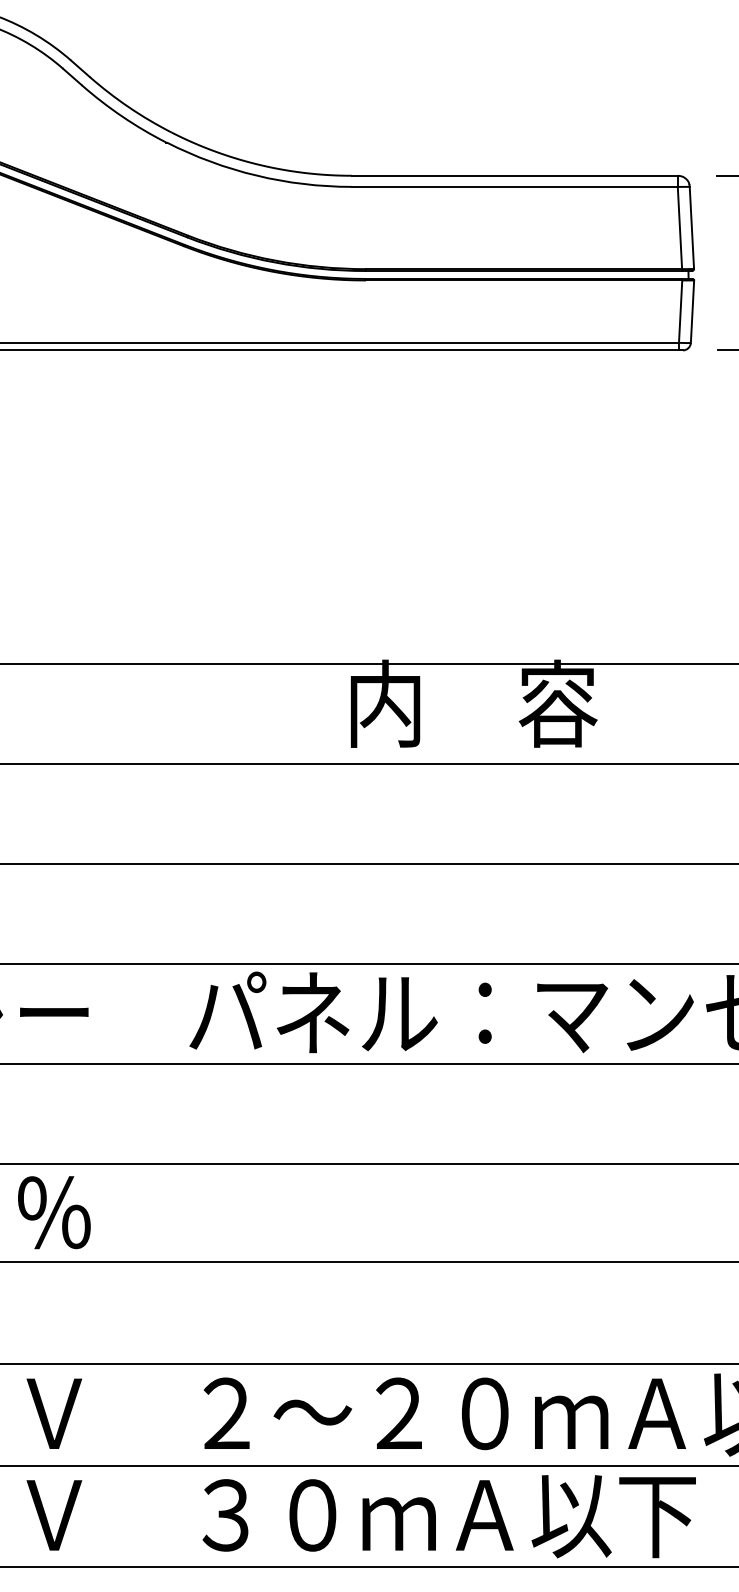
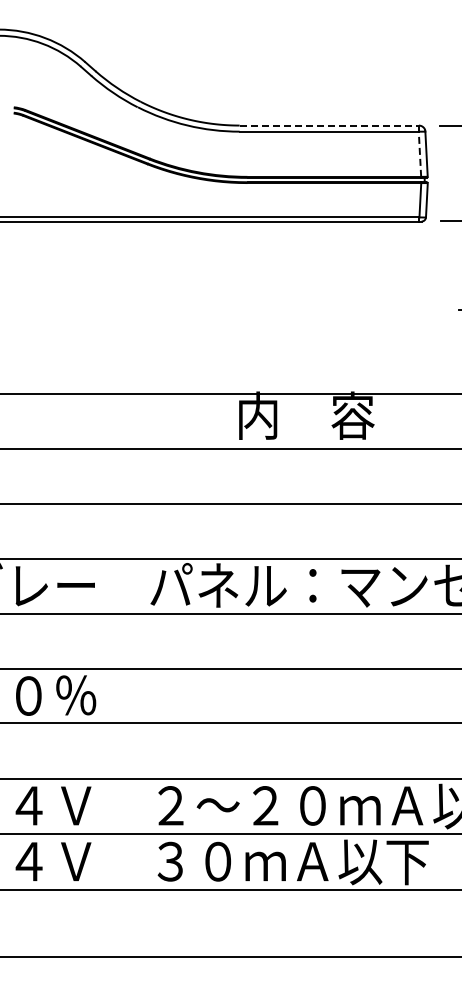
line: (515, 175) -> (329, 125), solid -> dashed
line: (679, 228) -> (419, 154), solid -> dashed

